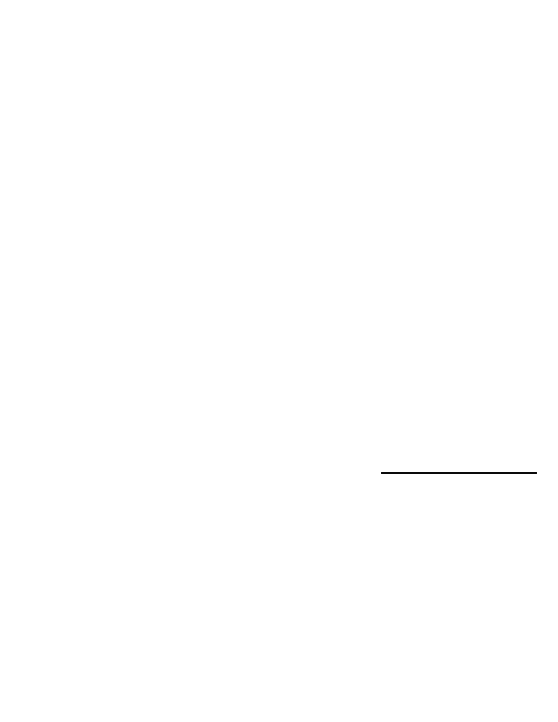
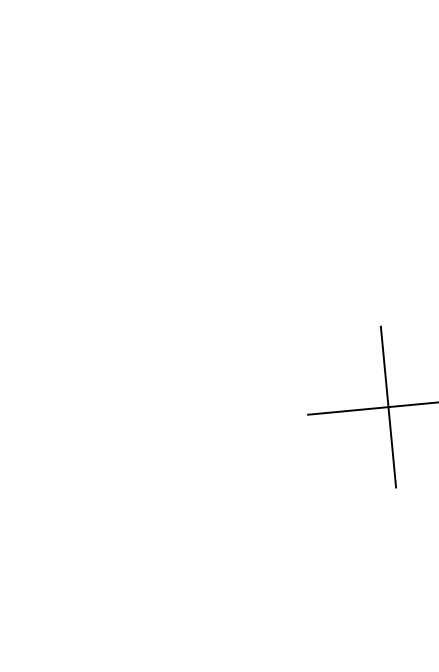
line: (458, 472) -> (388, 406), added

